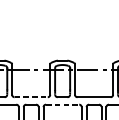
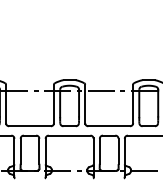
line: (31, 97) -> (30, 126), dashed -> solid
line: (62, 104) -> (69, 135), dashed -> solid

